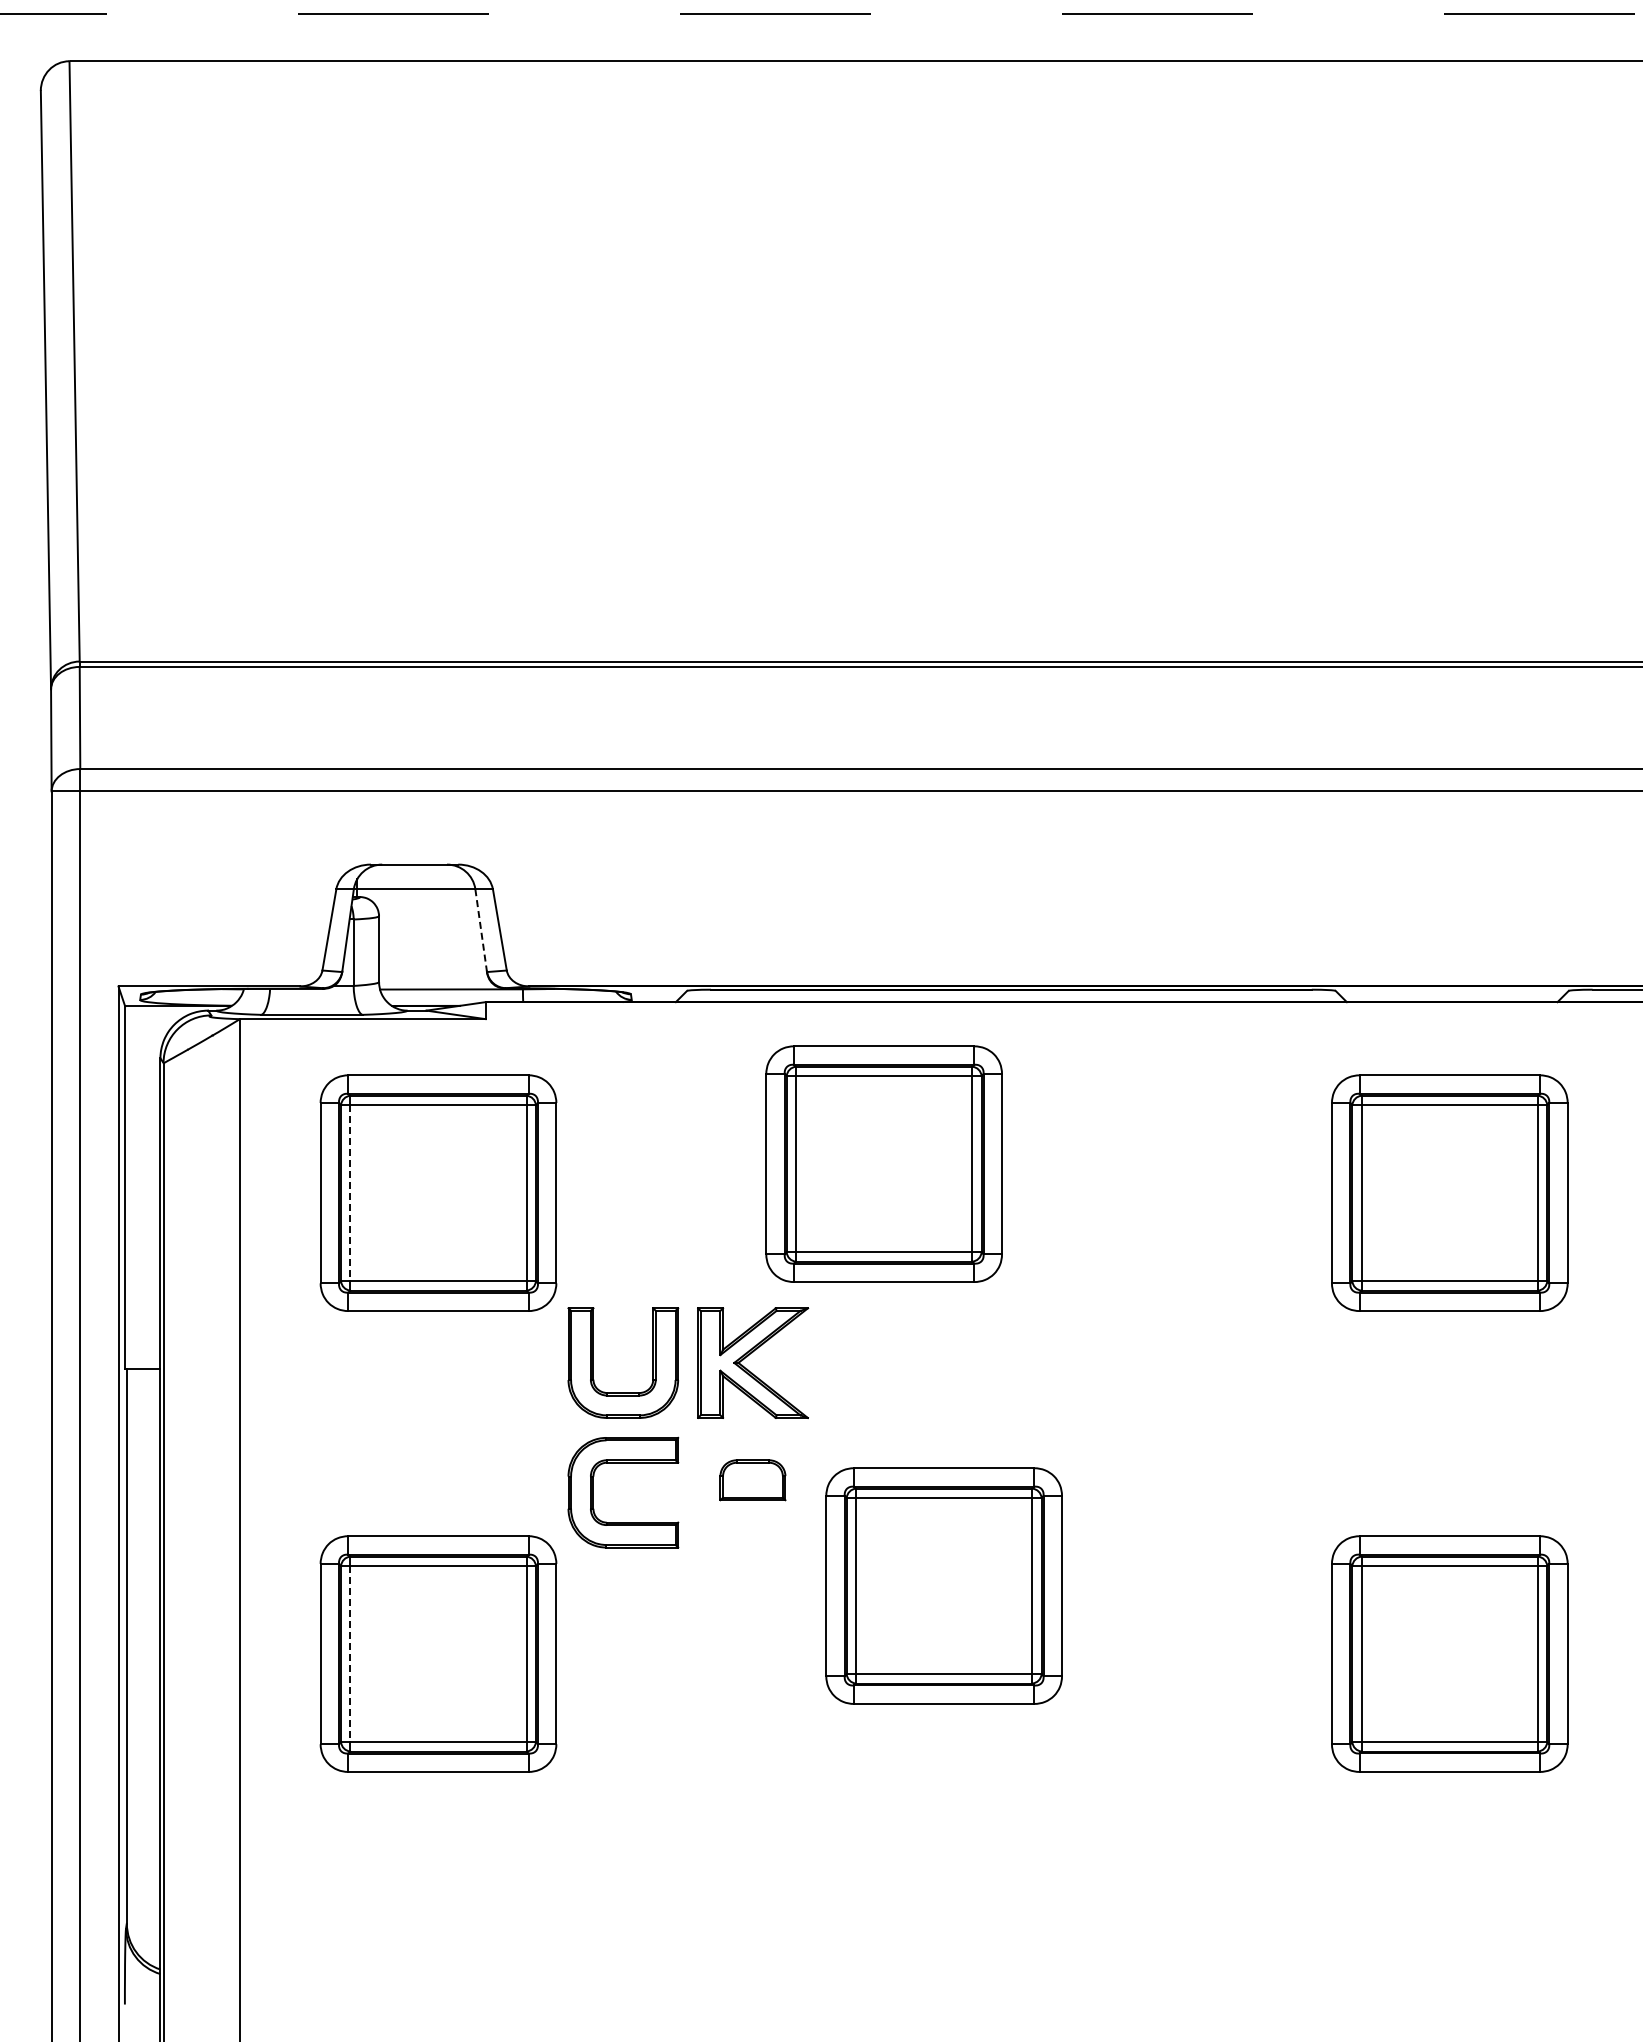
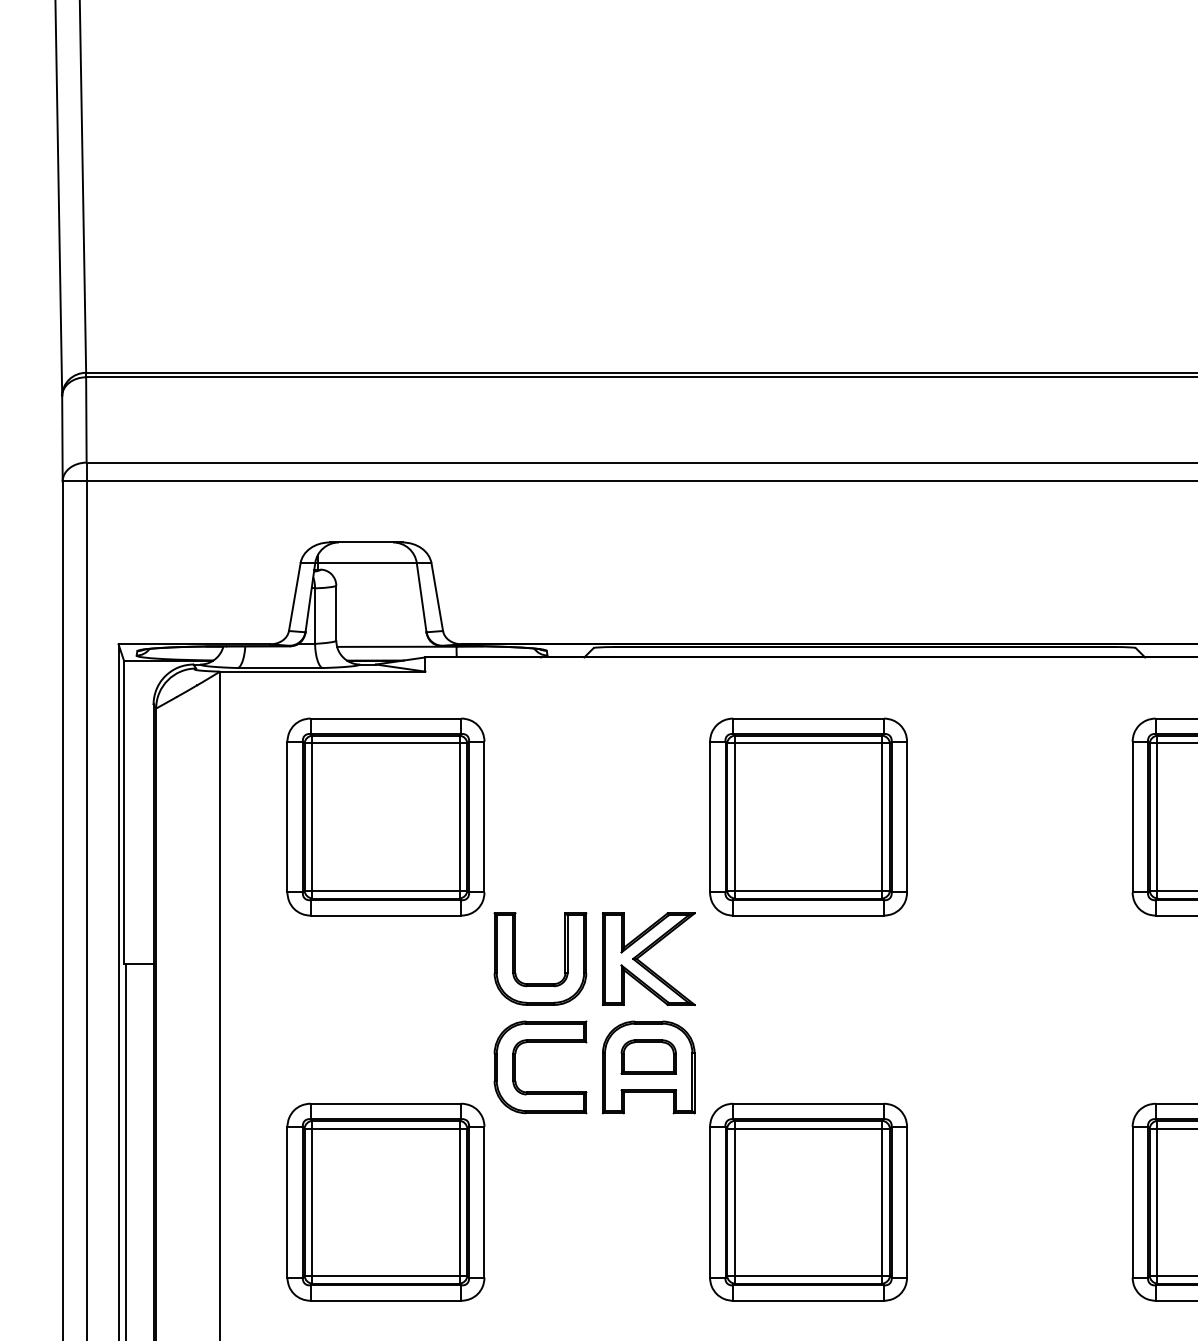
line: (481, 930) -> (421, 597), dashed -> solid
part: (883, 1163) -> (808, 816), moved
line: (350, 1193) -> (312, 817), dashed -> solid
part: (752, 1492) -> (648, 1067), added
part: (943, 1585) -> (808, 1201), moved
line: (350, 1654) -> (312, 1202), dashed -> solid

